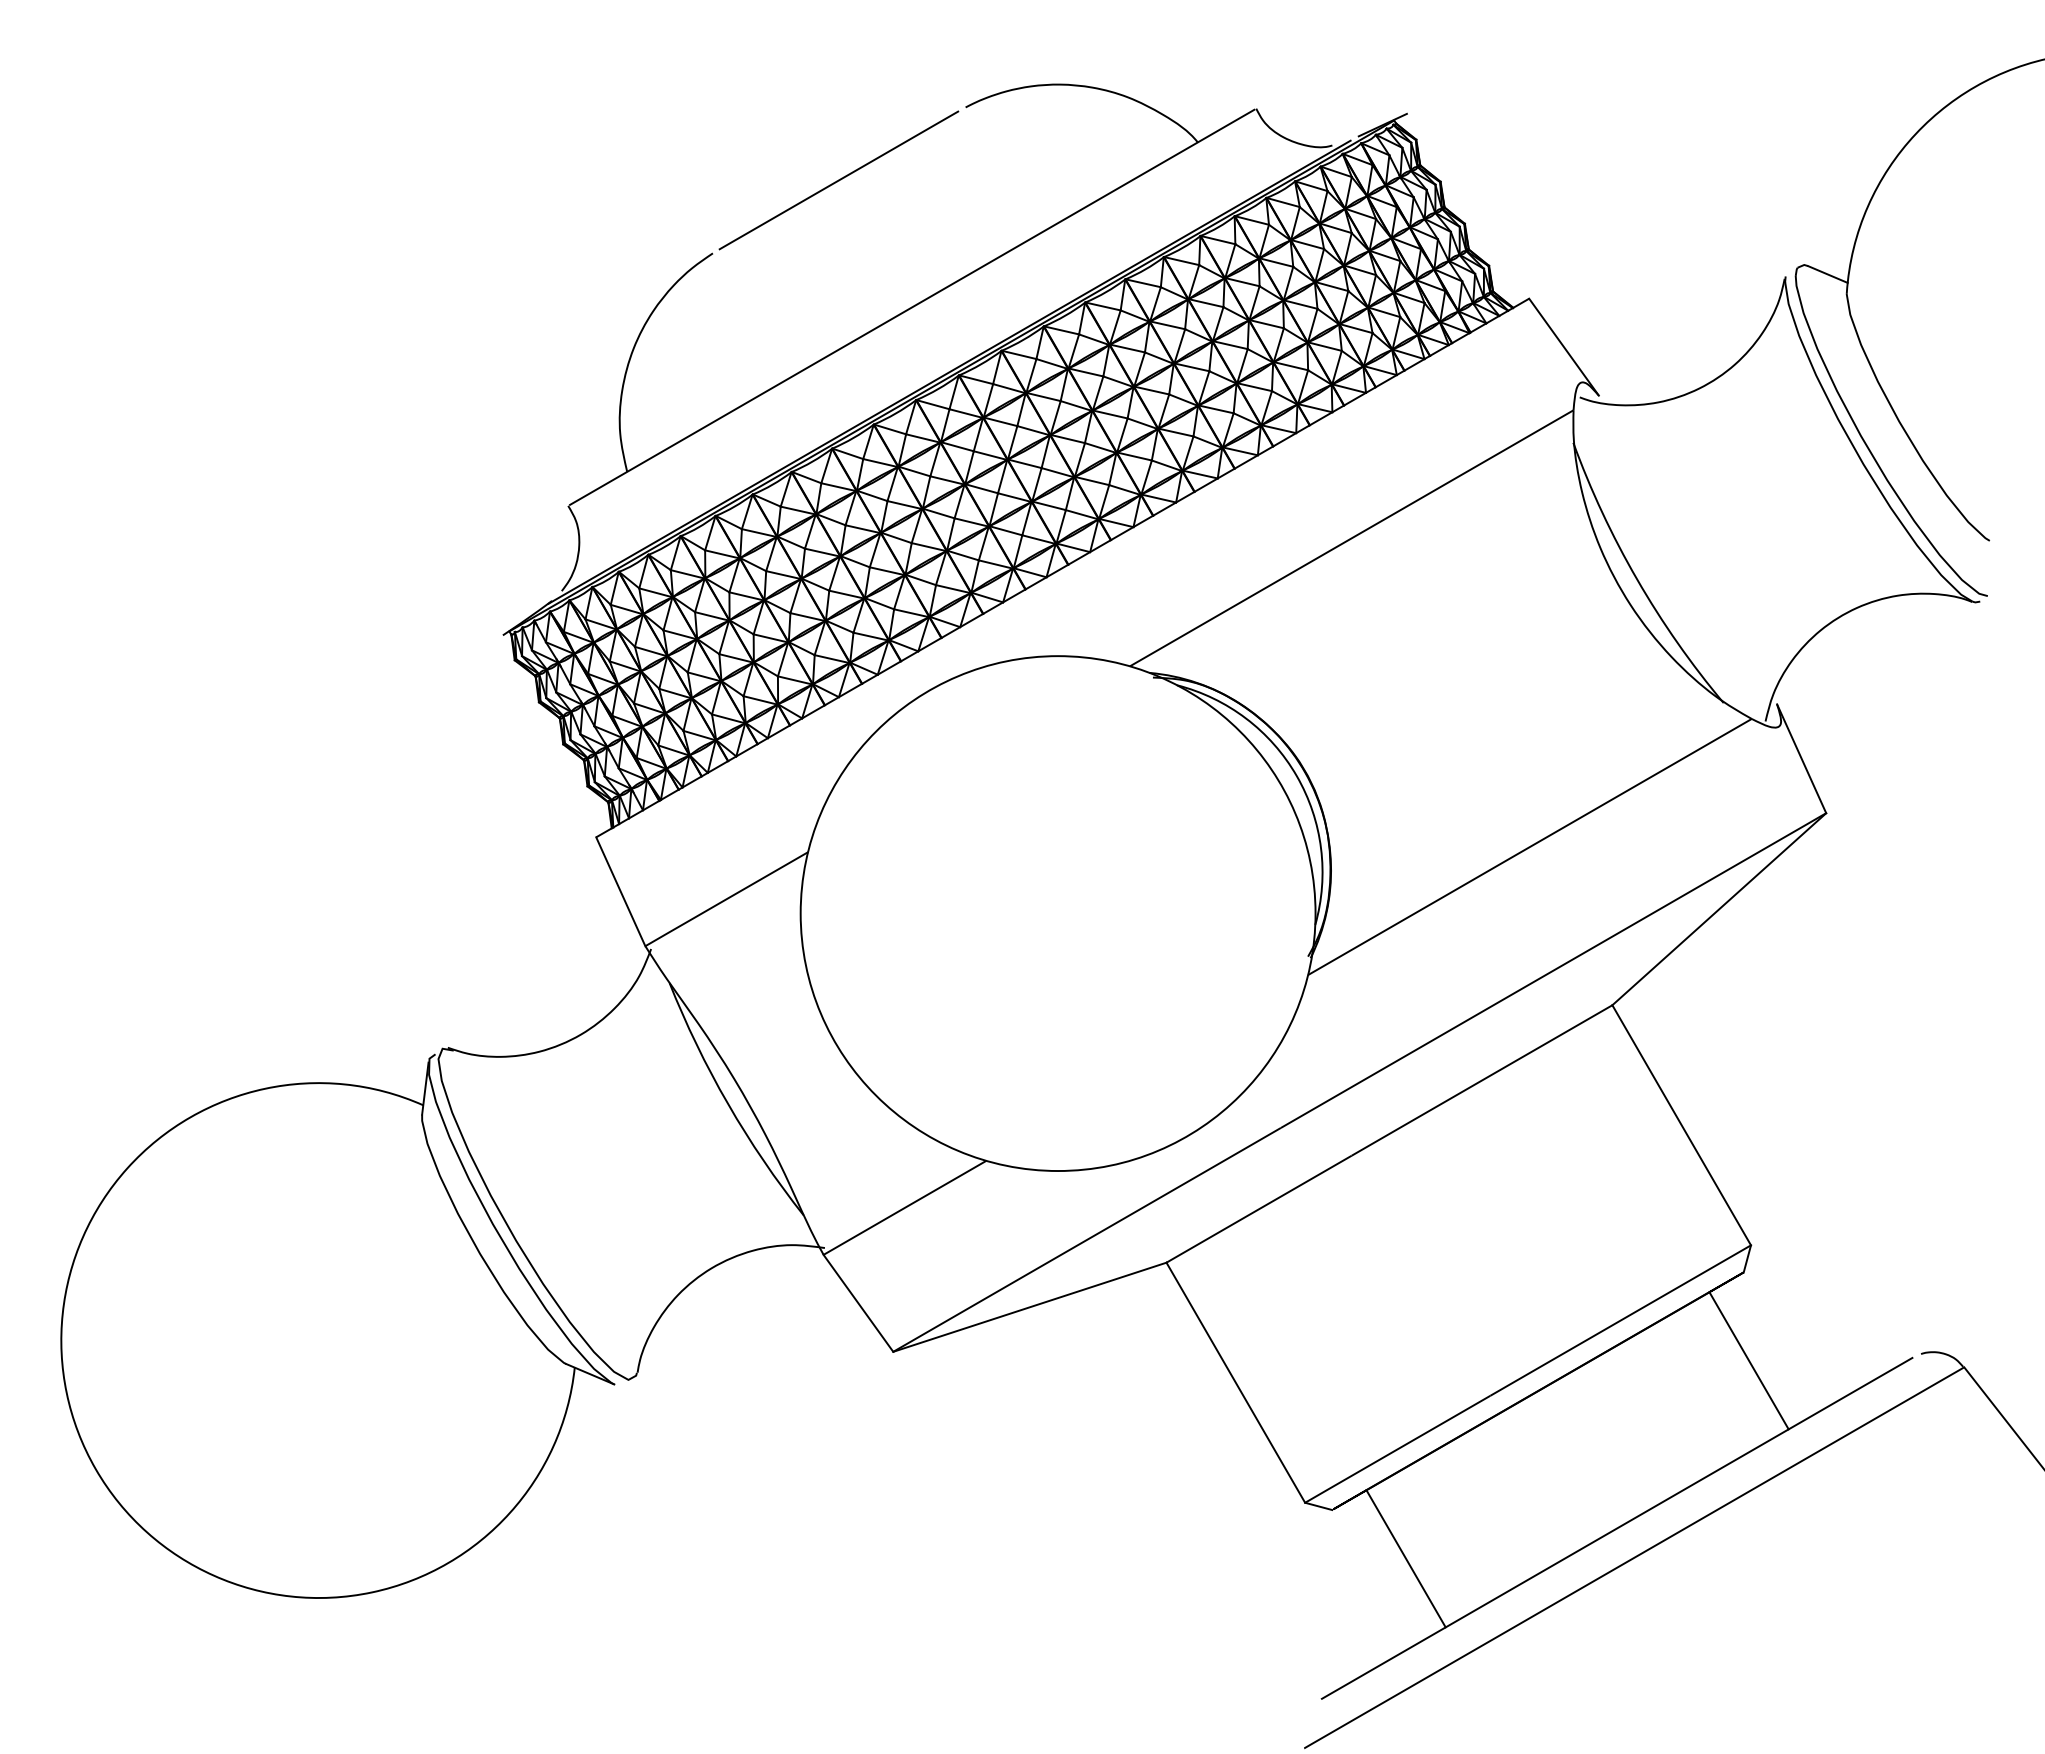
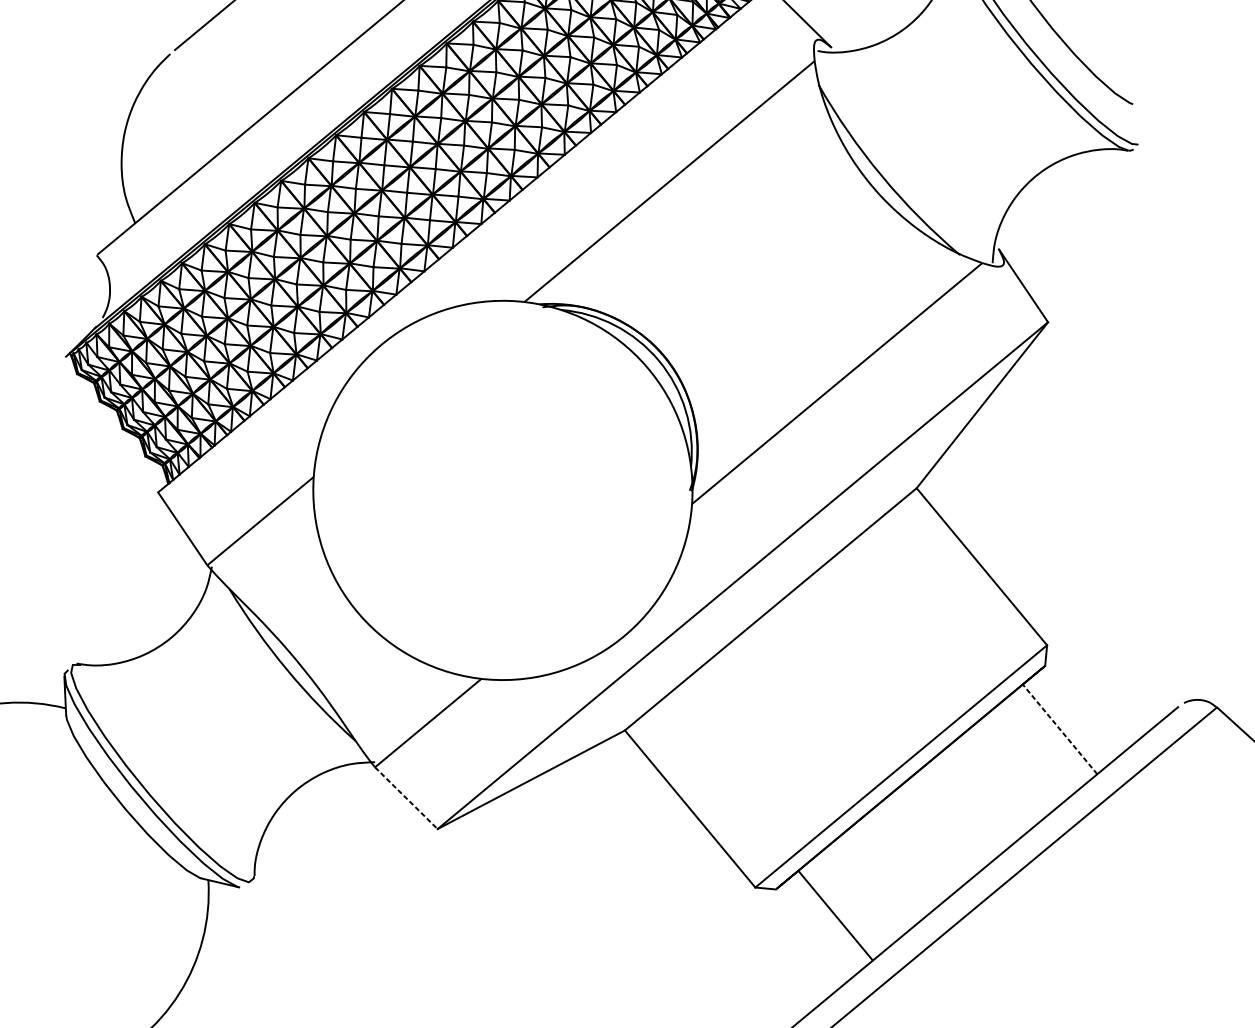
line: (858, 1303) -> (406, 798), solid -> dashed
line: (1748, 1360) -> (1059, 729), solid -> dashed

